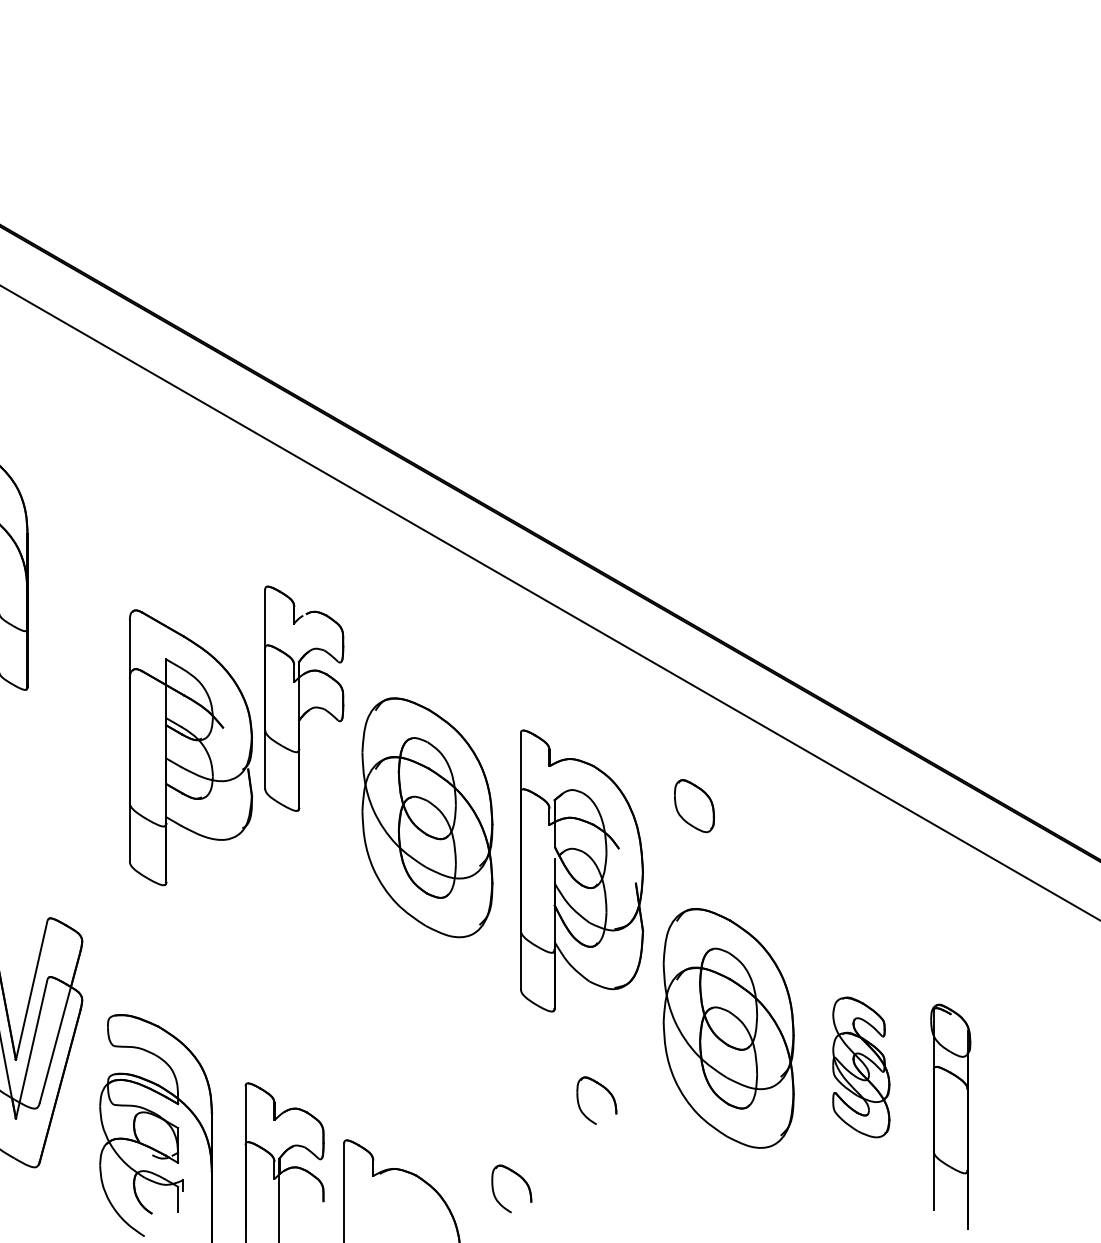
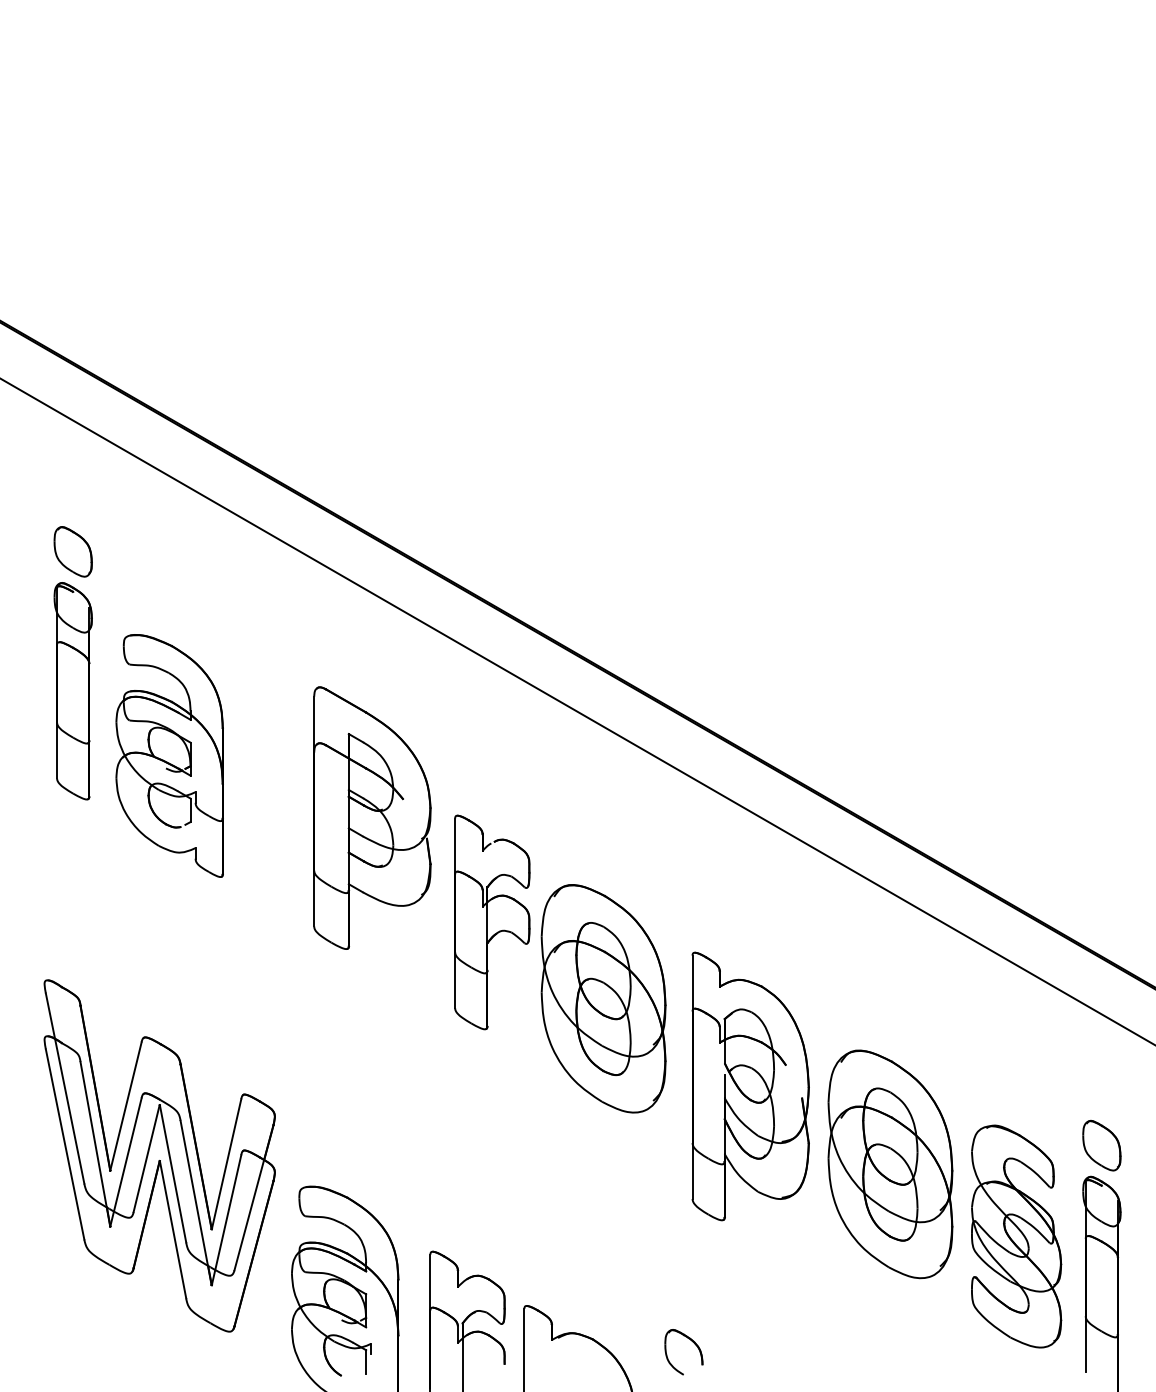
part: (304, 698) -> (492, 922), moved
part: (191, 747) -> (372, 817), moved
part: (694, 805) -> (1101, 1145), moved
part: (581, 871) -> (750, 1086), moved
part: (728, 1028) -> (890, 1164), moved
part: (861, 1067) -> (1016, 1236), size x1.67
part: (605, 1090) -> (773, 1258), removed

